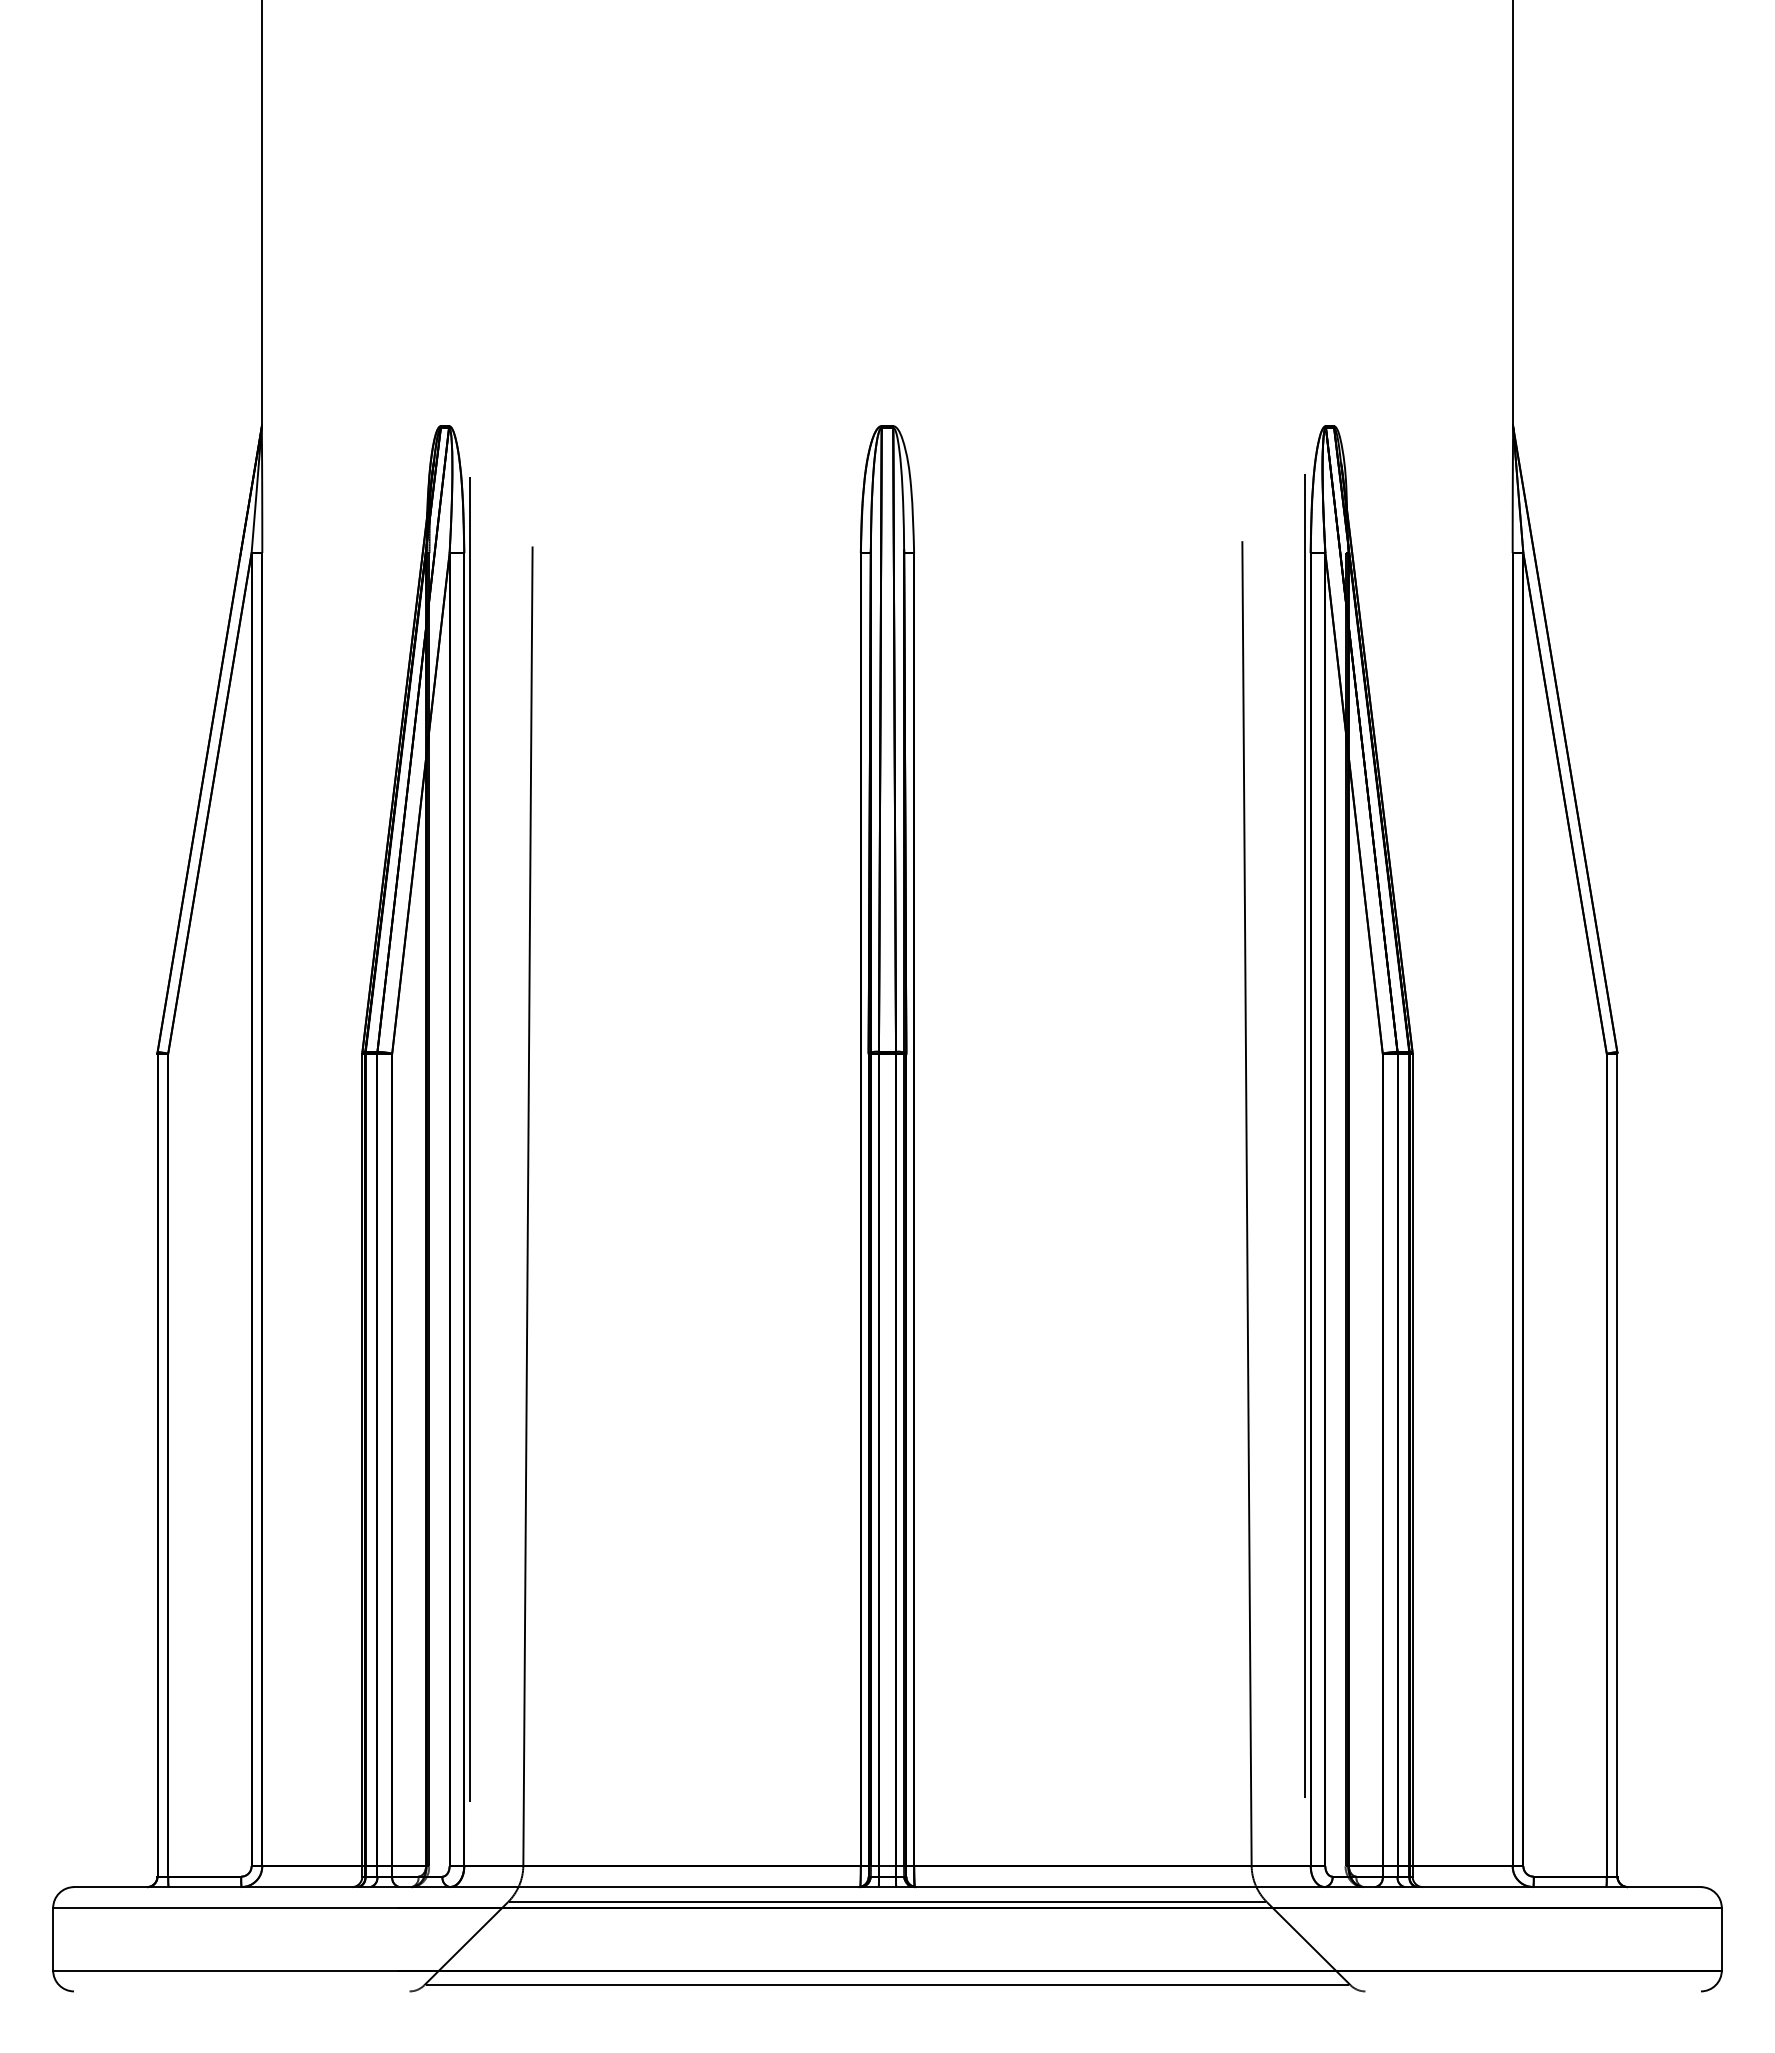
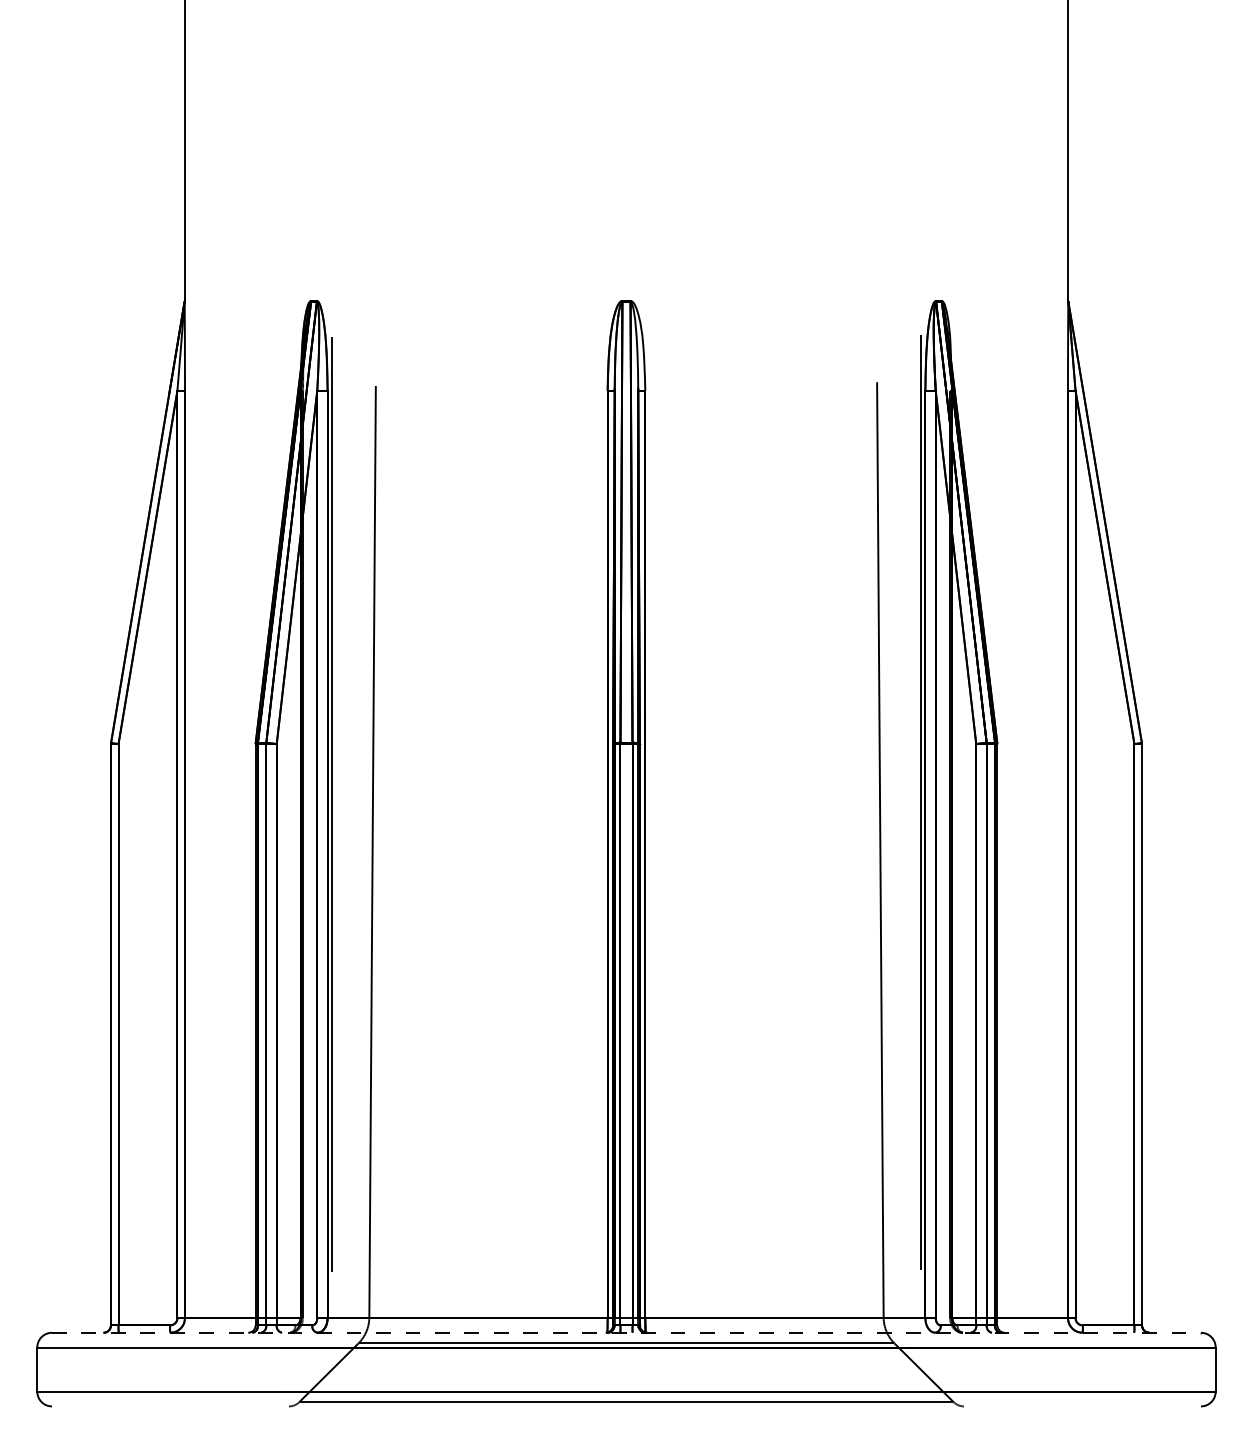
line: (888, 1887) -> (627, 1333), solid -> dashed

